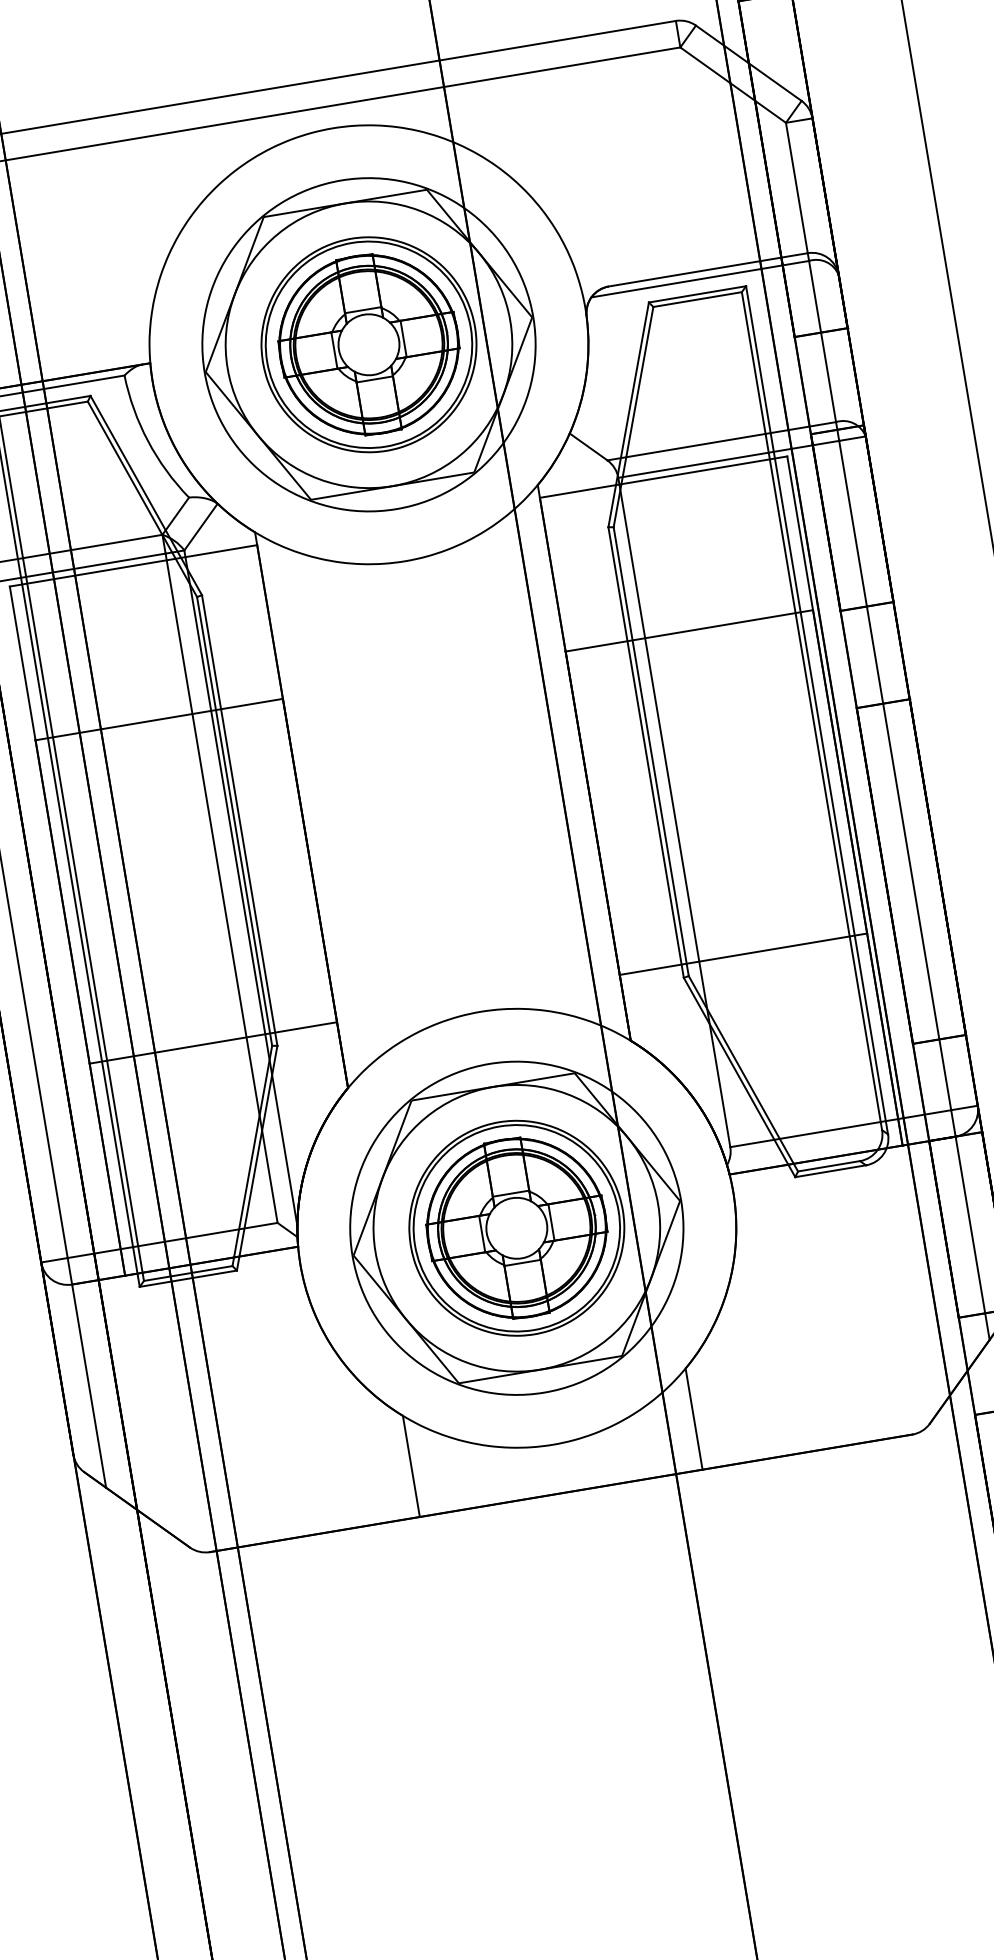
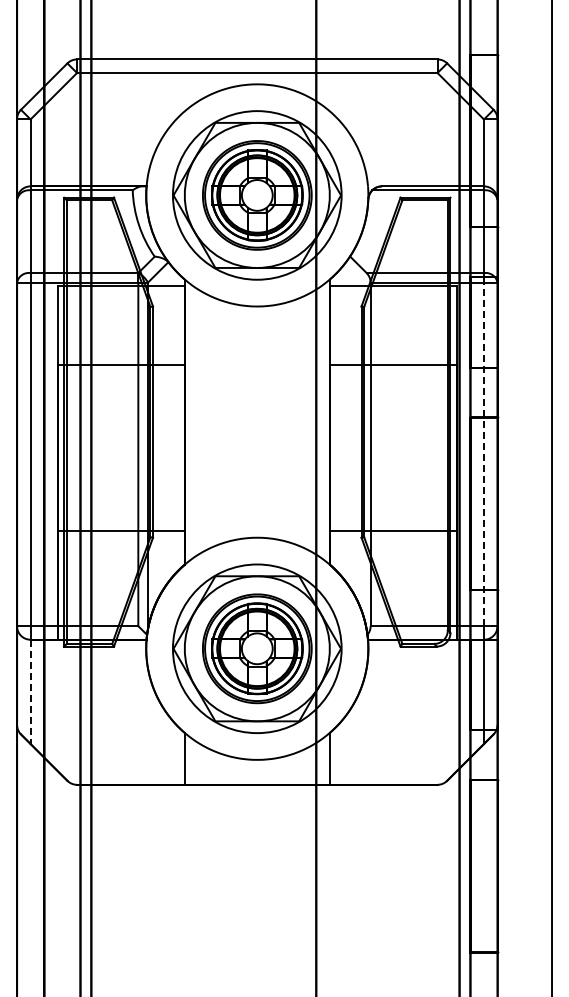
line: (894, 775) -> (483, 454), solid -> dashed
line: (89, 1387) -> (30, 692), solid -> dashed

